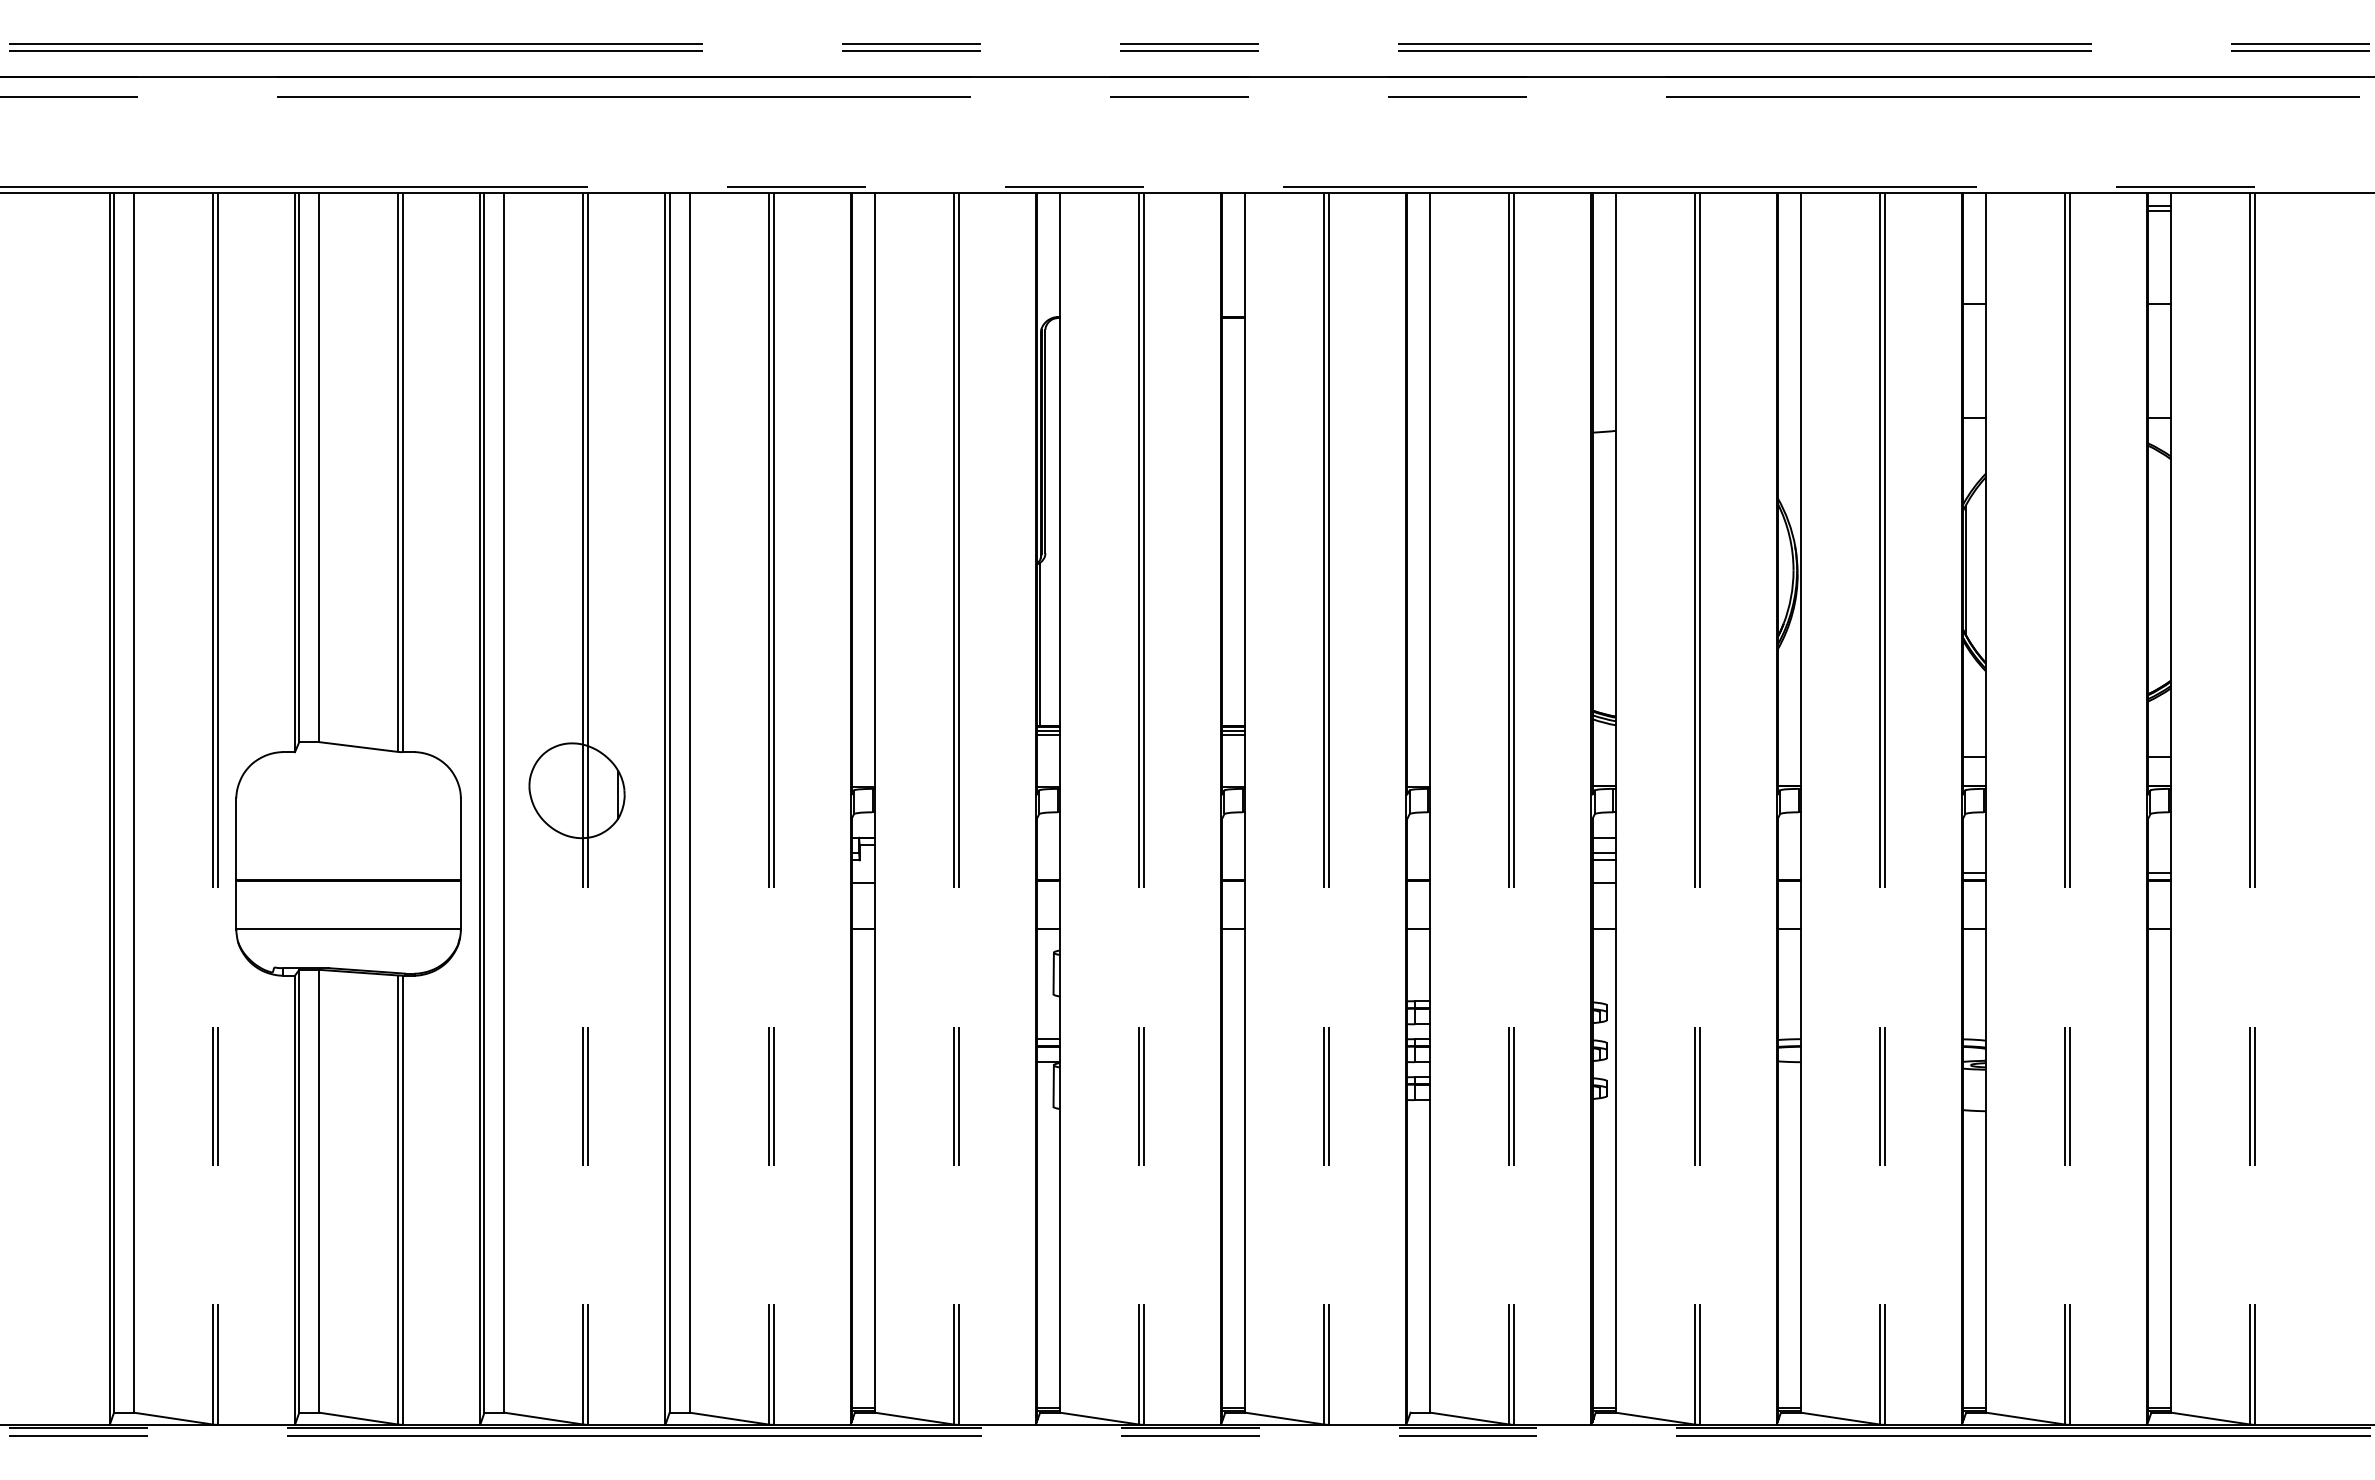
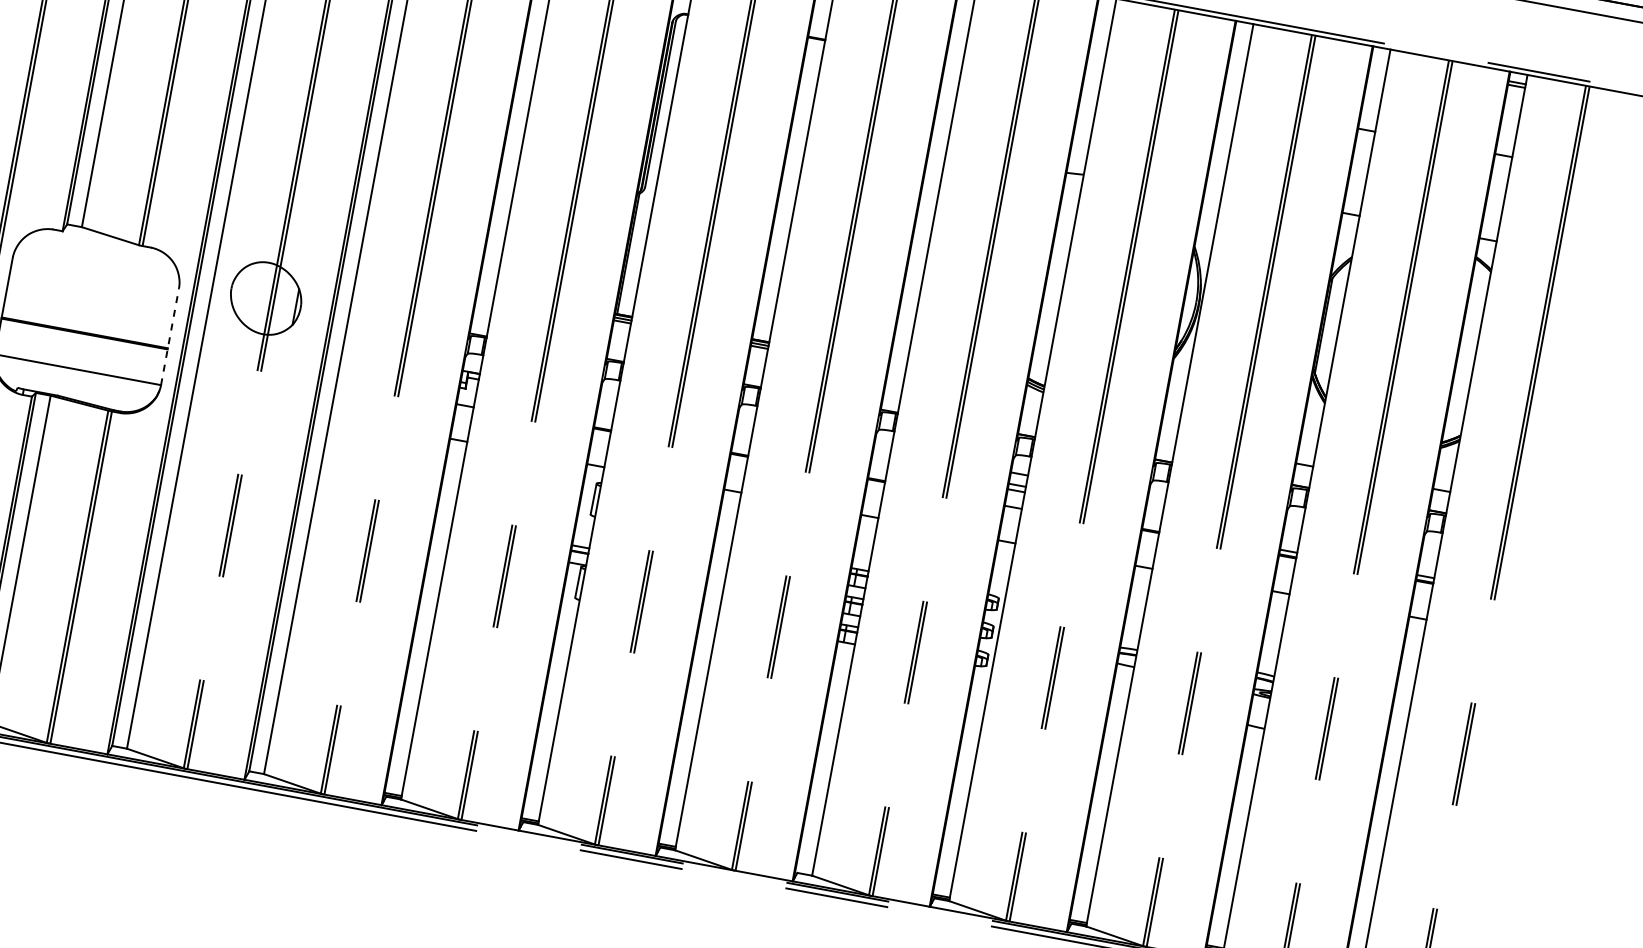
line: (460, 863) -> (169, 336), solid -> dashed

